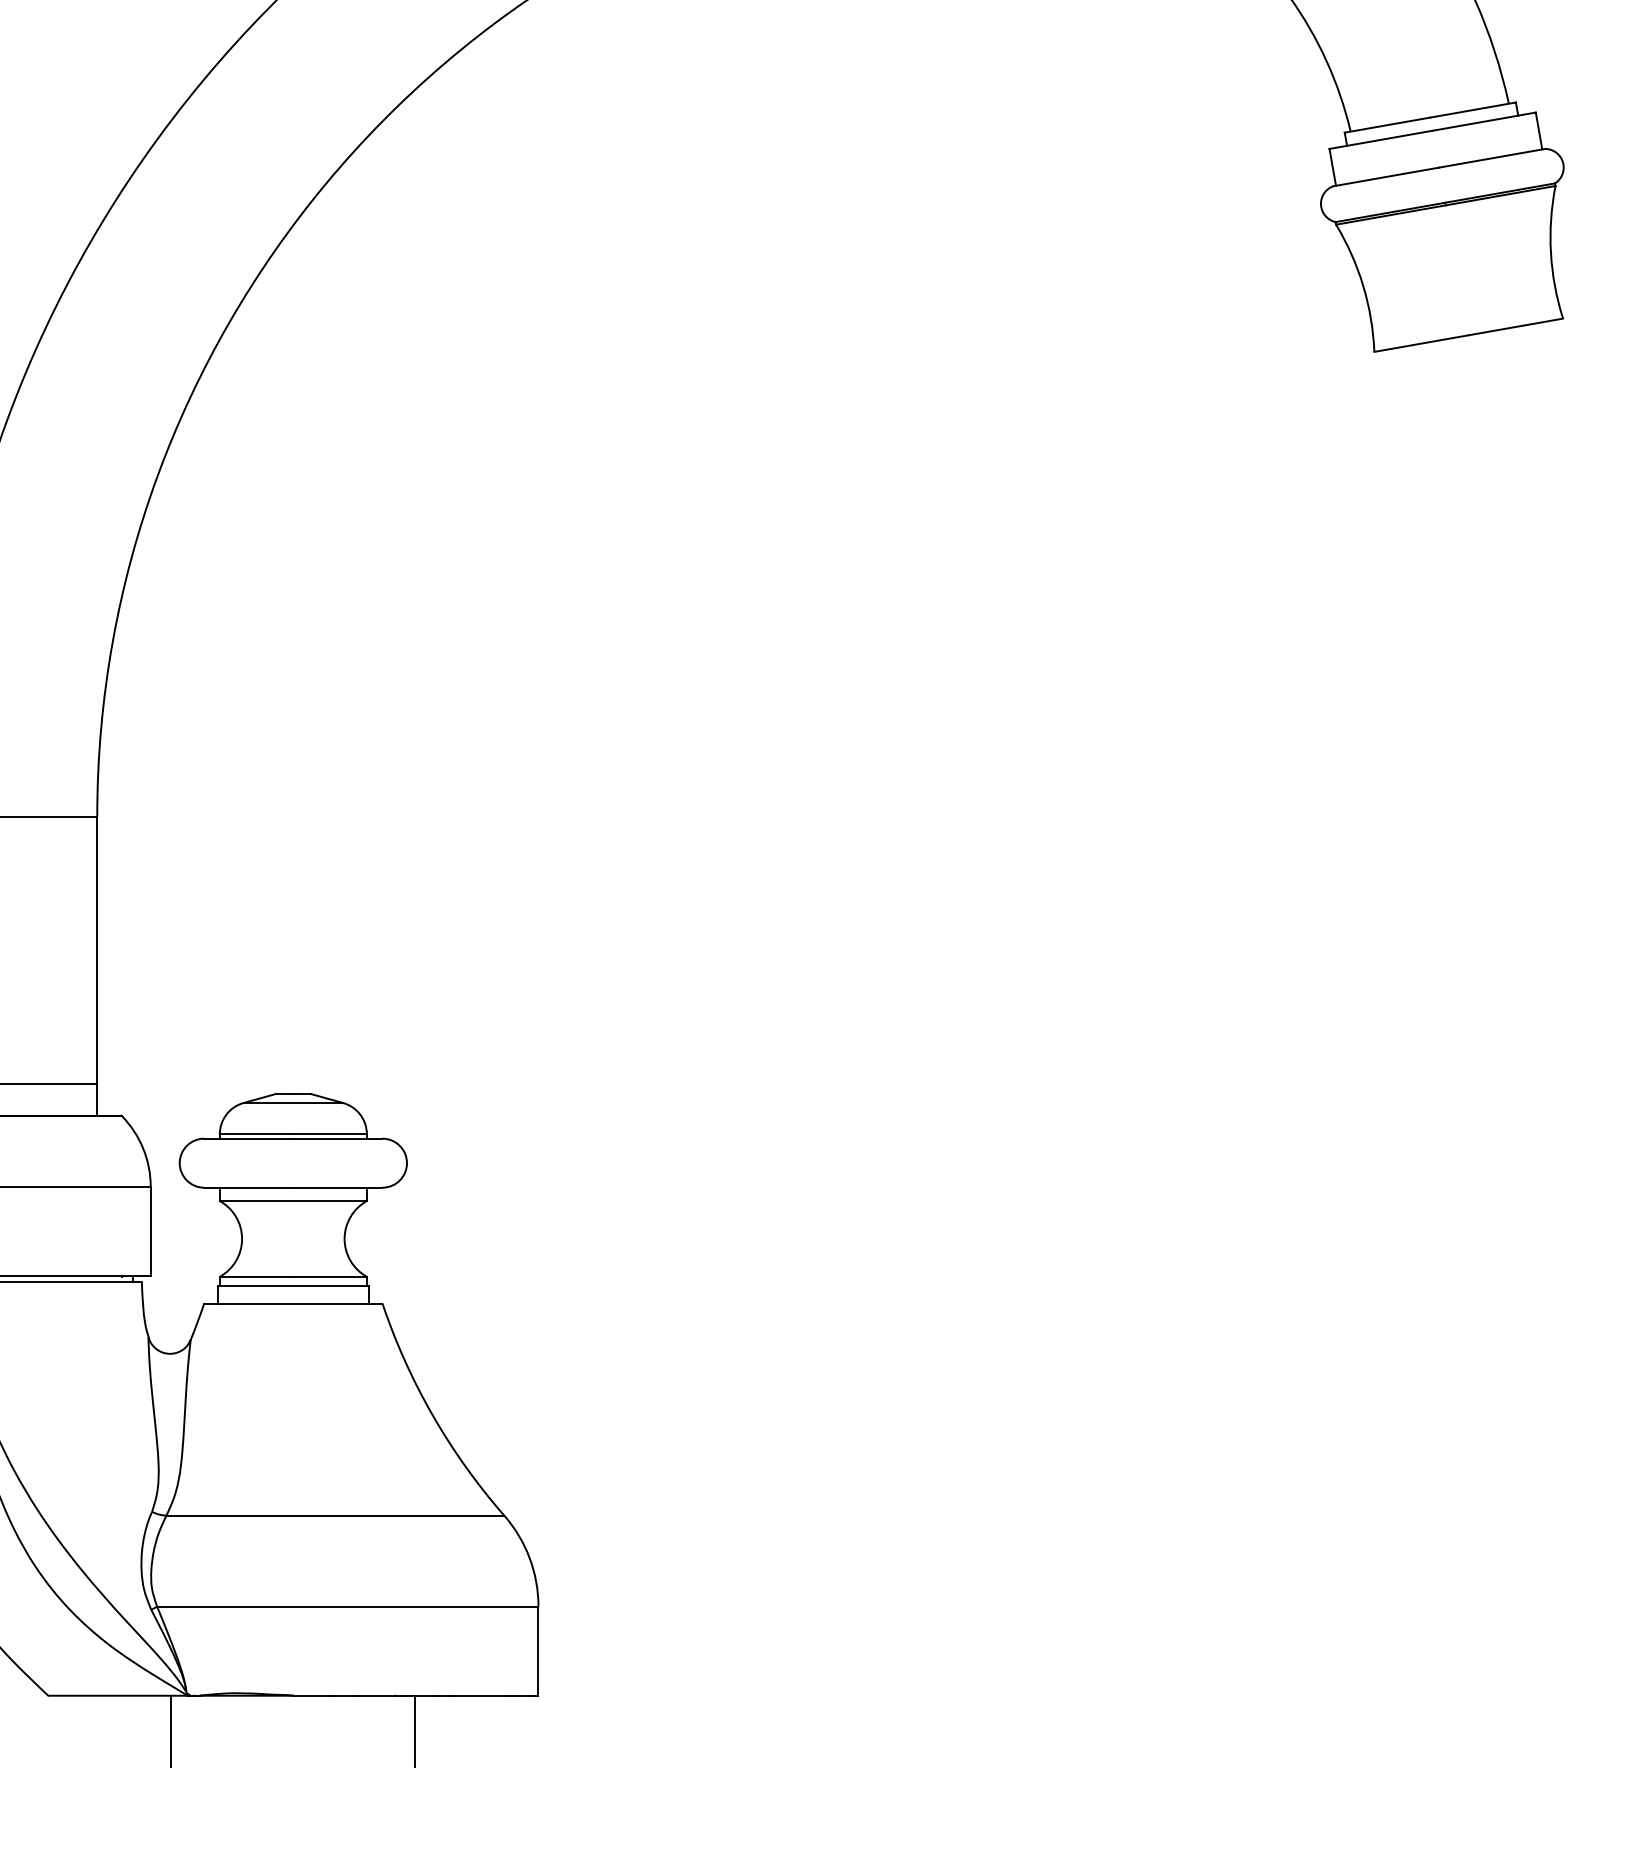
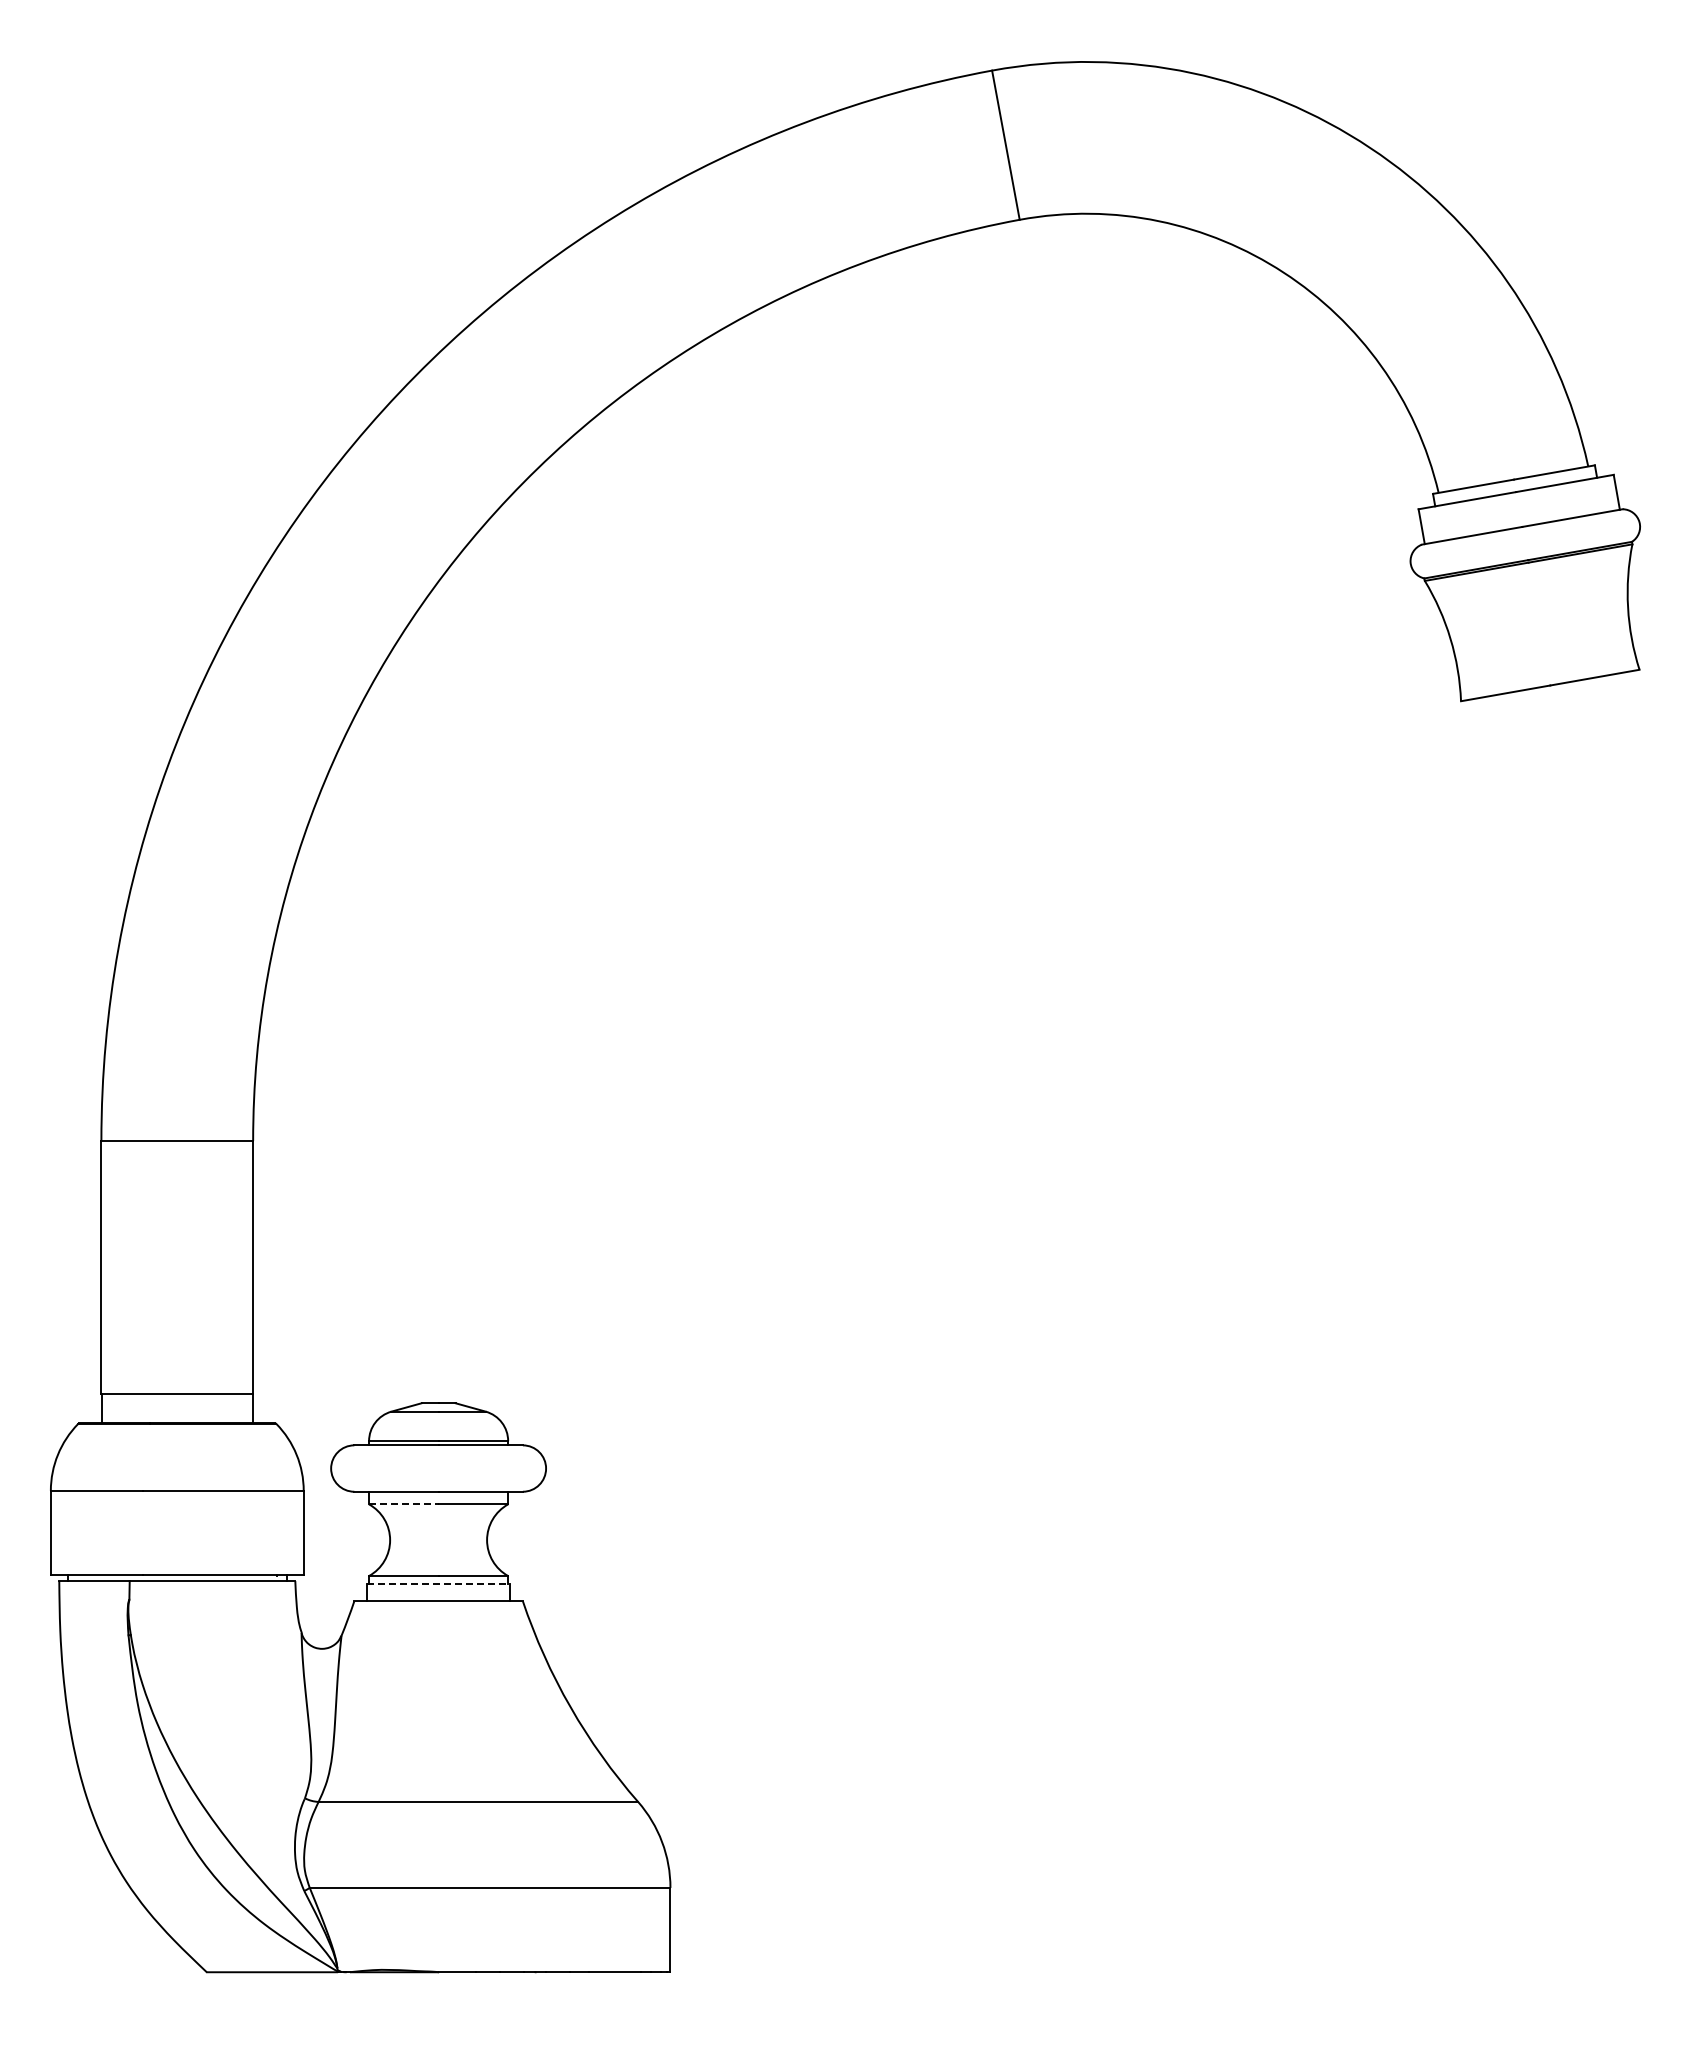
line: (256, 1201) -> (403, 1504), solid -> dashed
line: (293, 1285) -> (438, 1584), solid -> dashed
line: (171, 1730) -> (323, 2005), removed
line: (415, 1730) -> (554, 2005), removed

